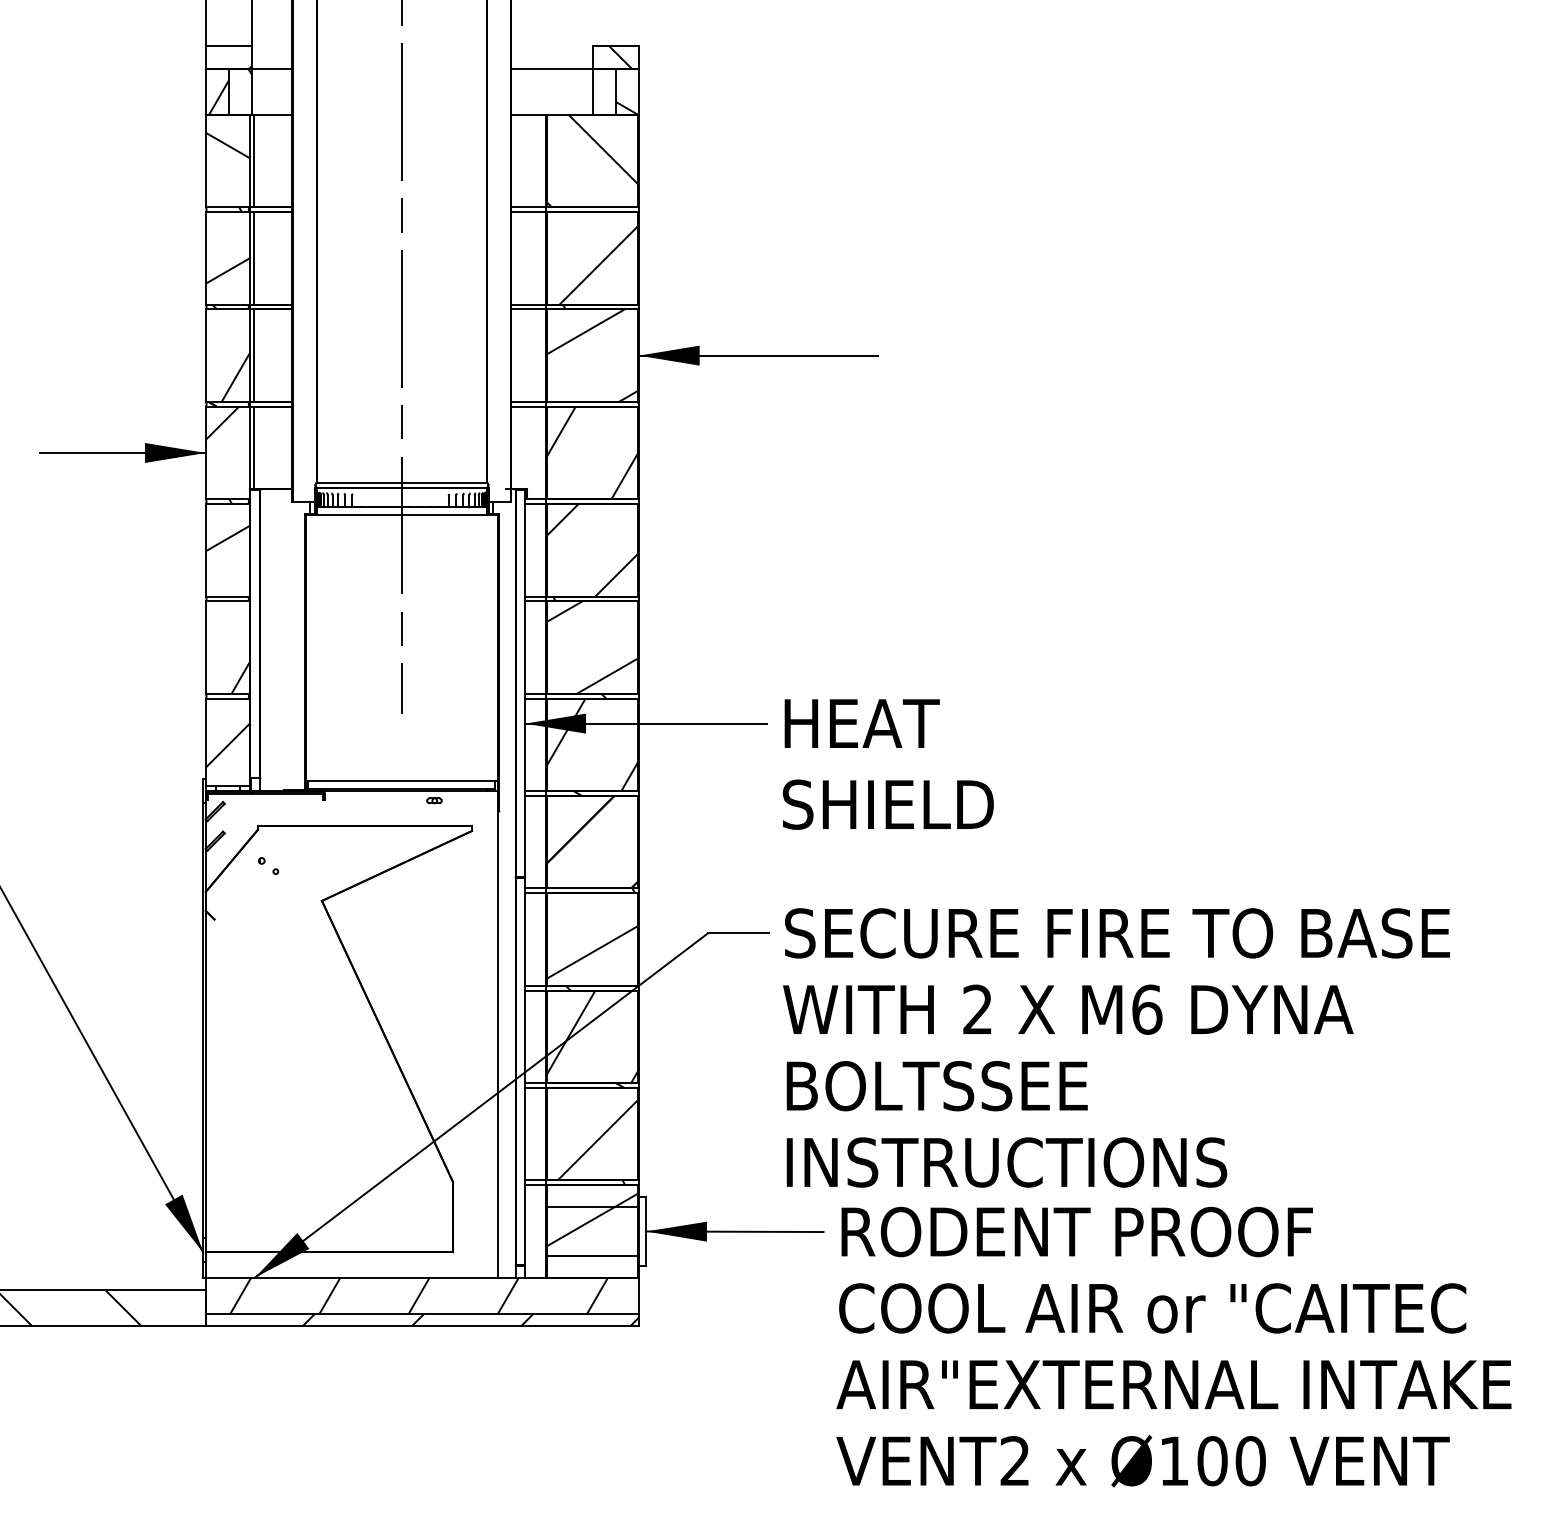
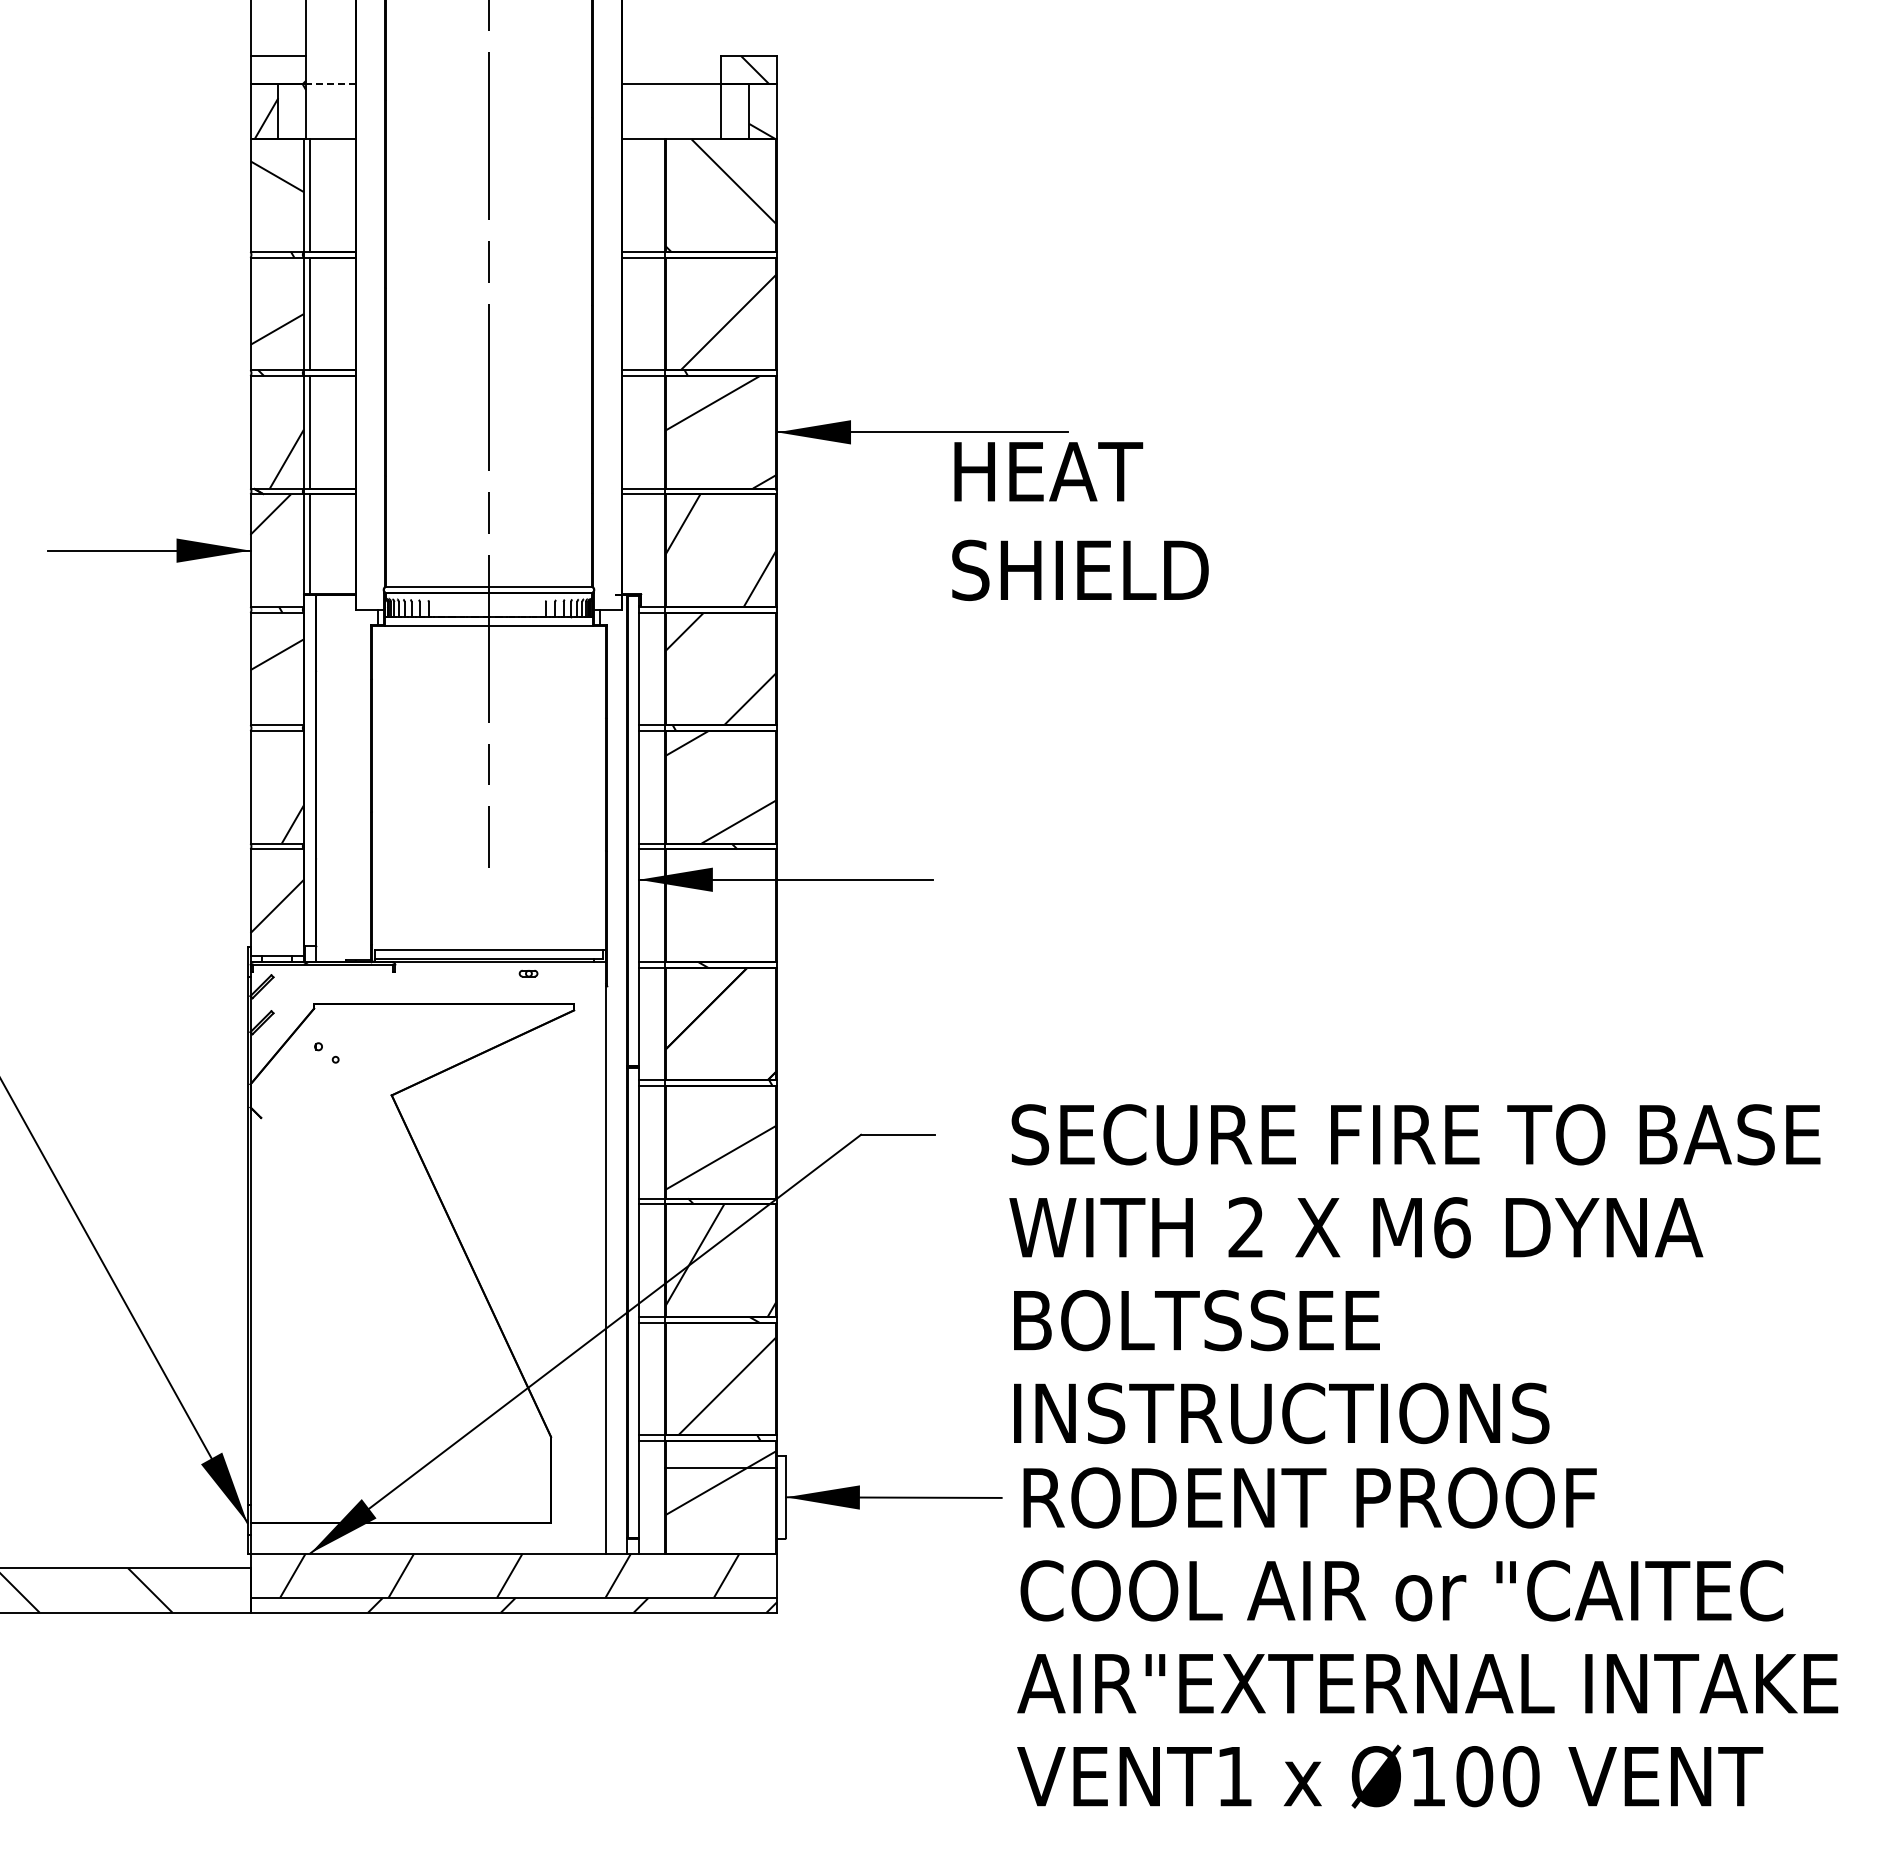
line: (272, 68) -> (331, 83), solid -> dashed
hatch: (592, 744) -> (720, 905), removed
text: (888, 764) -> (1080, 521), moved
text: (1116, 1048) -> (1414, 1274), moved
line: (592, 1255) -> (720, 1526), removed
text: (1015, 1461) -> (1234, 1776), 2 -> 1

